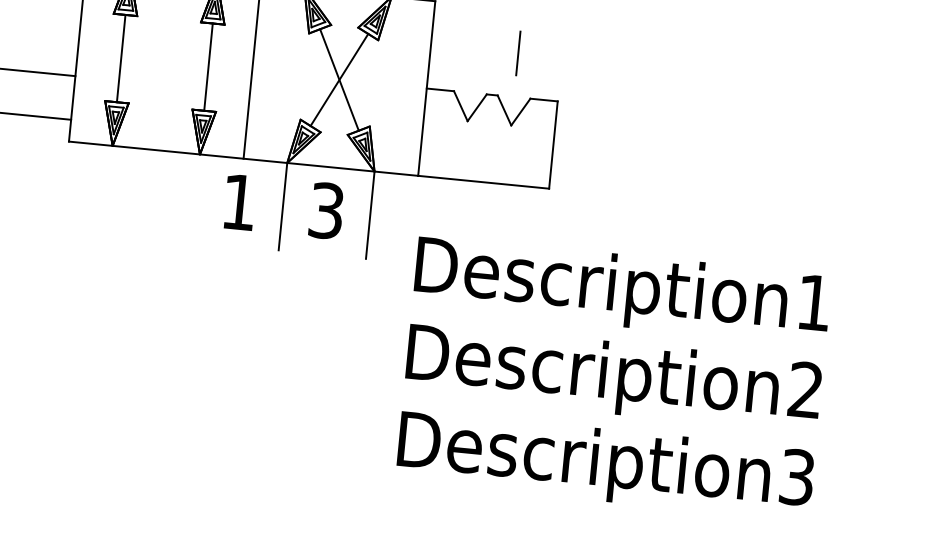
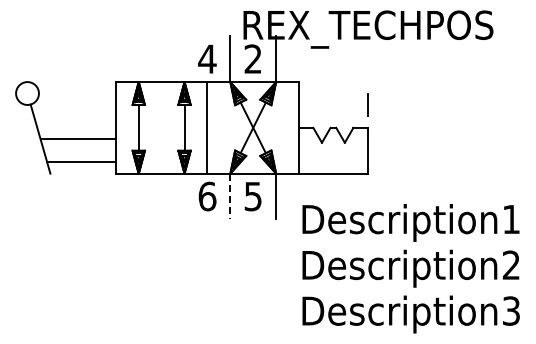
line: (517, 52) -> (367, 104), moved
text: (239, 202) -> (207, 196), 1 -> 6
line: (283, 206) -> (230, 196), solid -> dashed
text: (327, 208) -> (253, 195), 3 -> 5

